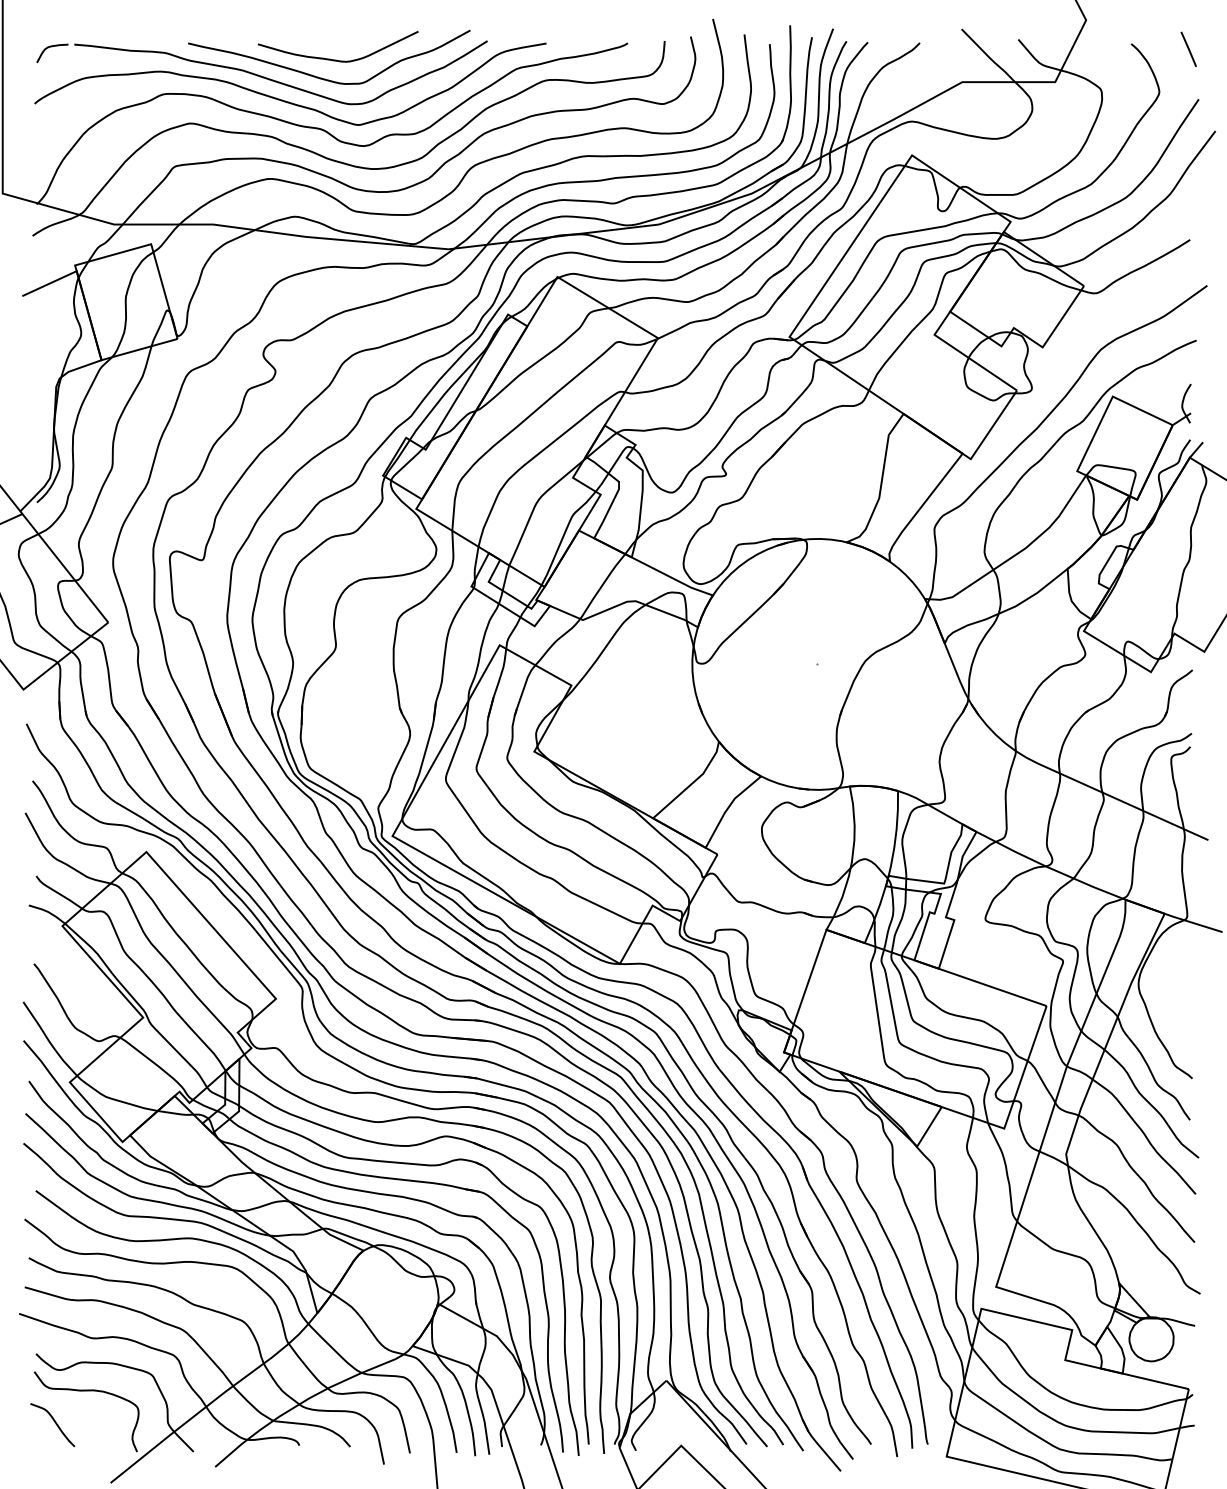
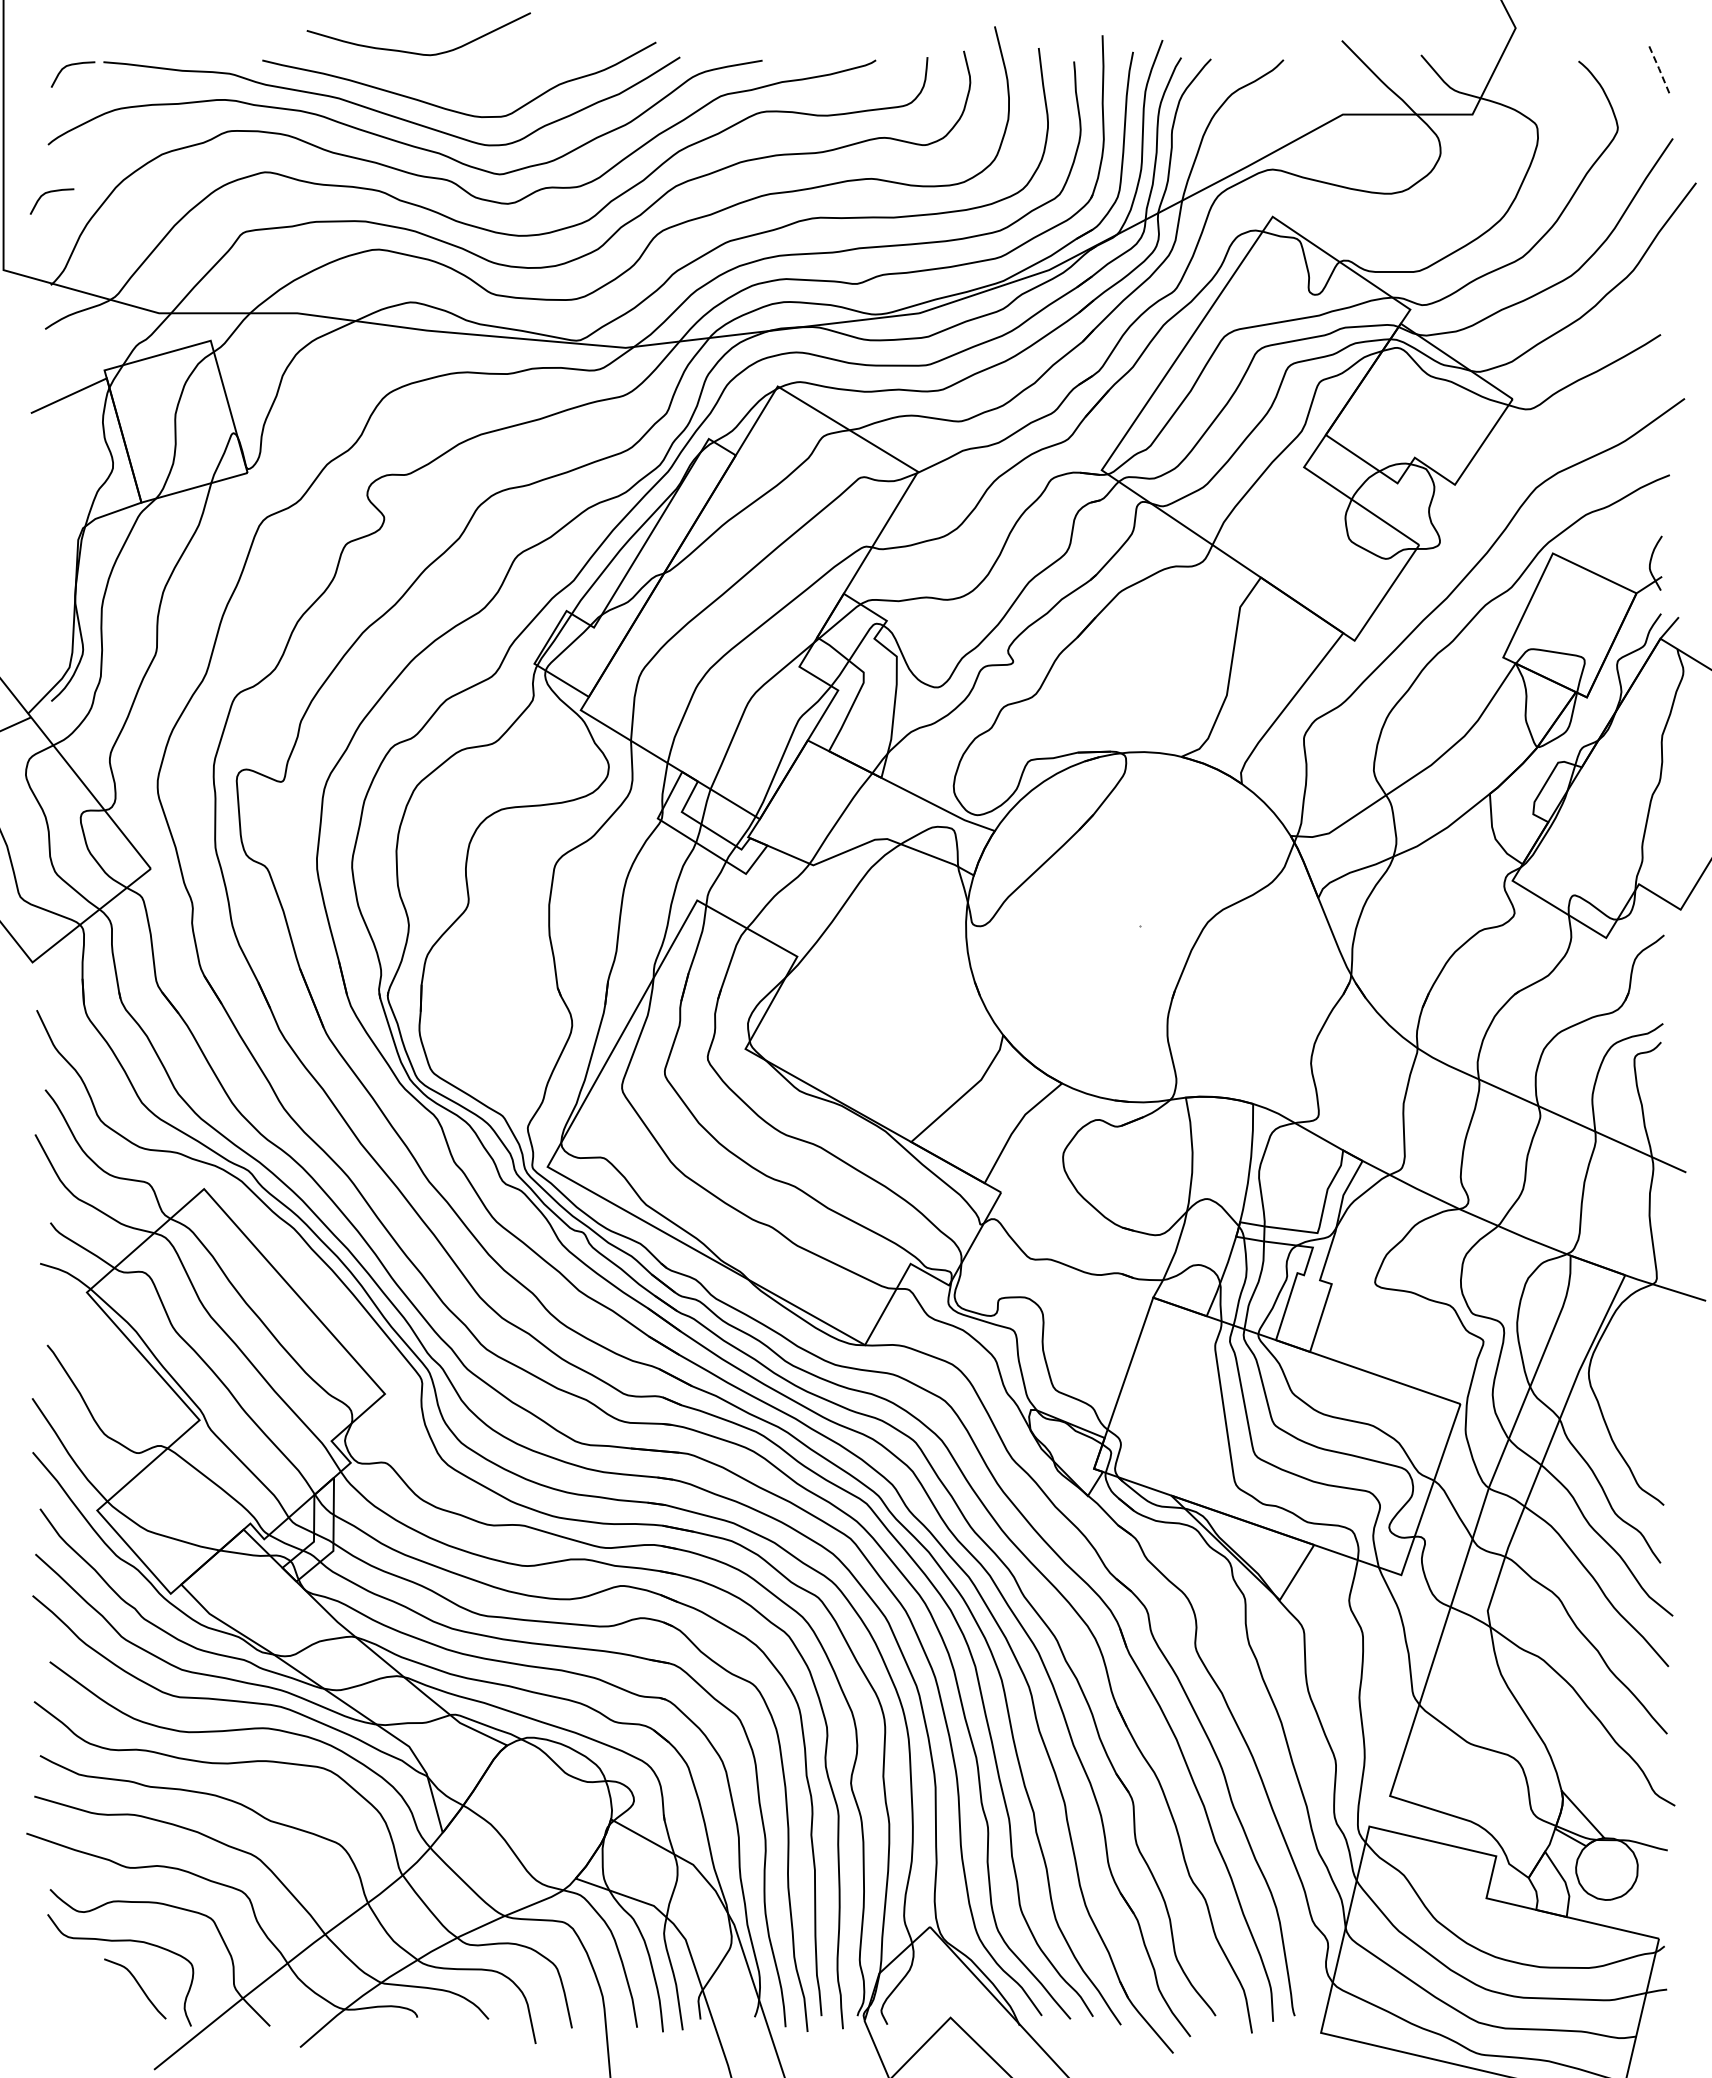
line: (1189, 49) -> (1659, 68), solid -> dashed
curve: (336, 59) -> (416, 52), moved
curve: (34, 138) -> (48, 193), added
curve: (55, 1424) -> (139, 1987), moved

